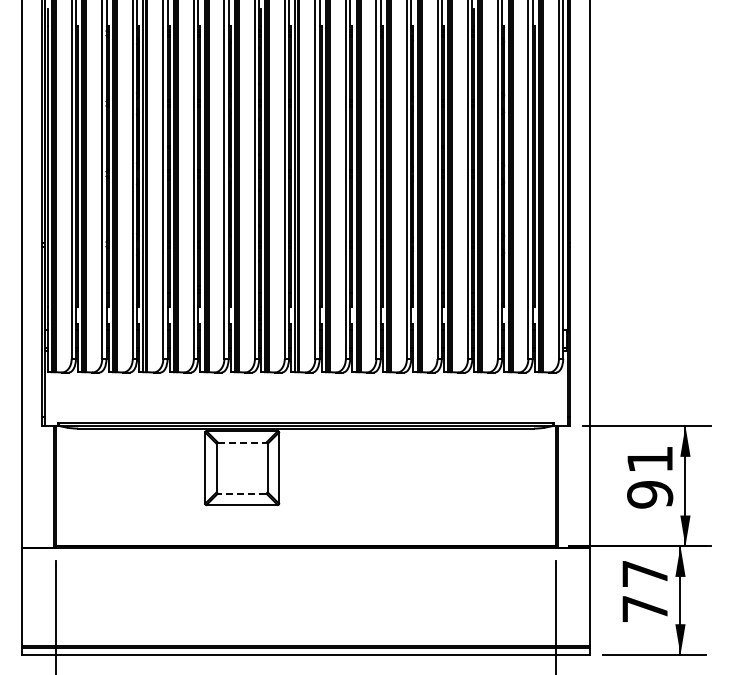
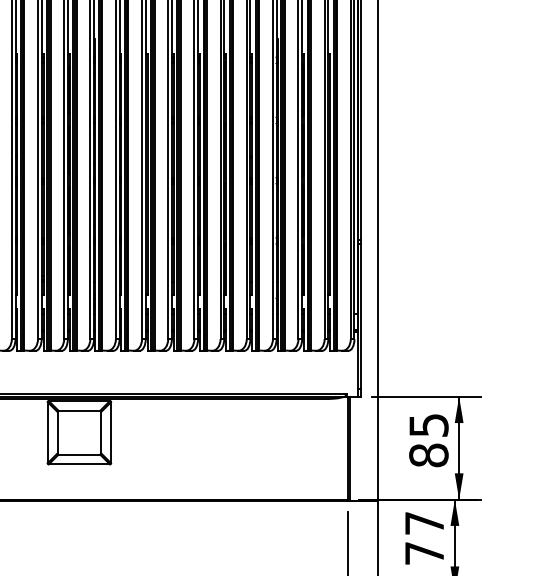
line: (242, 442) -> (79, 410), dashed -> solid
text: (650, 477) -> (429, 440), 91 -> 85
line: (241, 493) -> (78, 454), dashed -> solid

